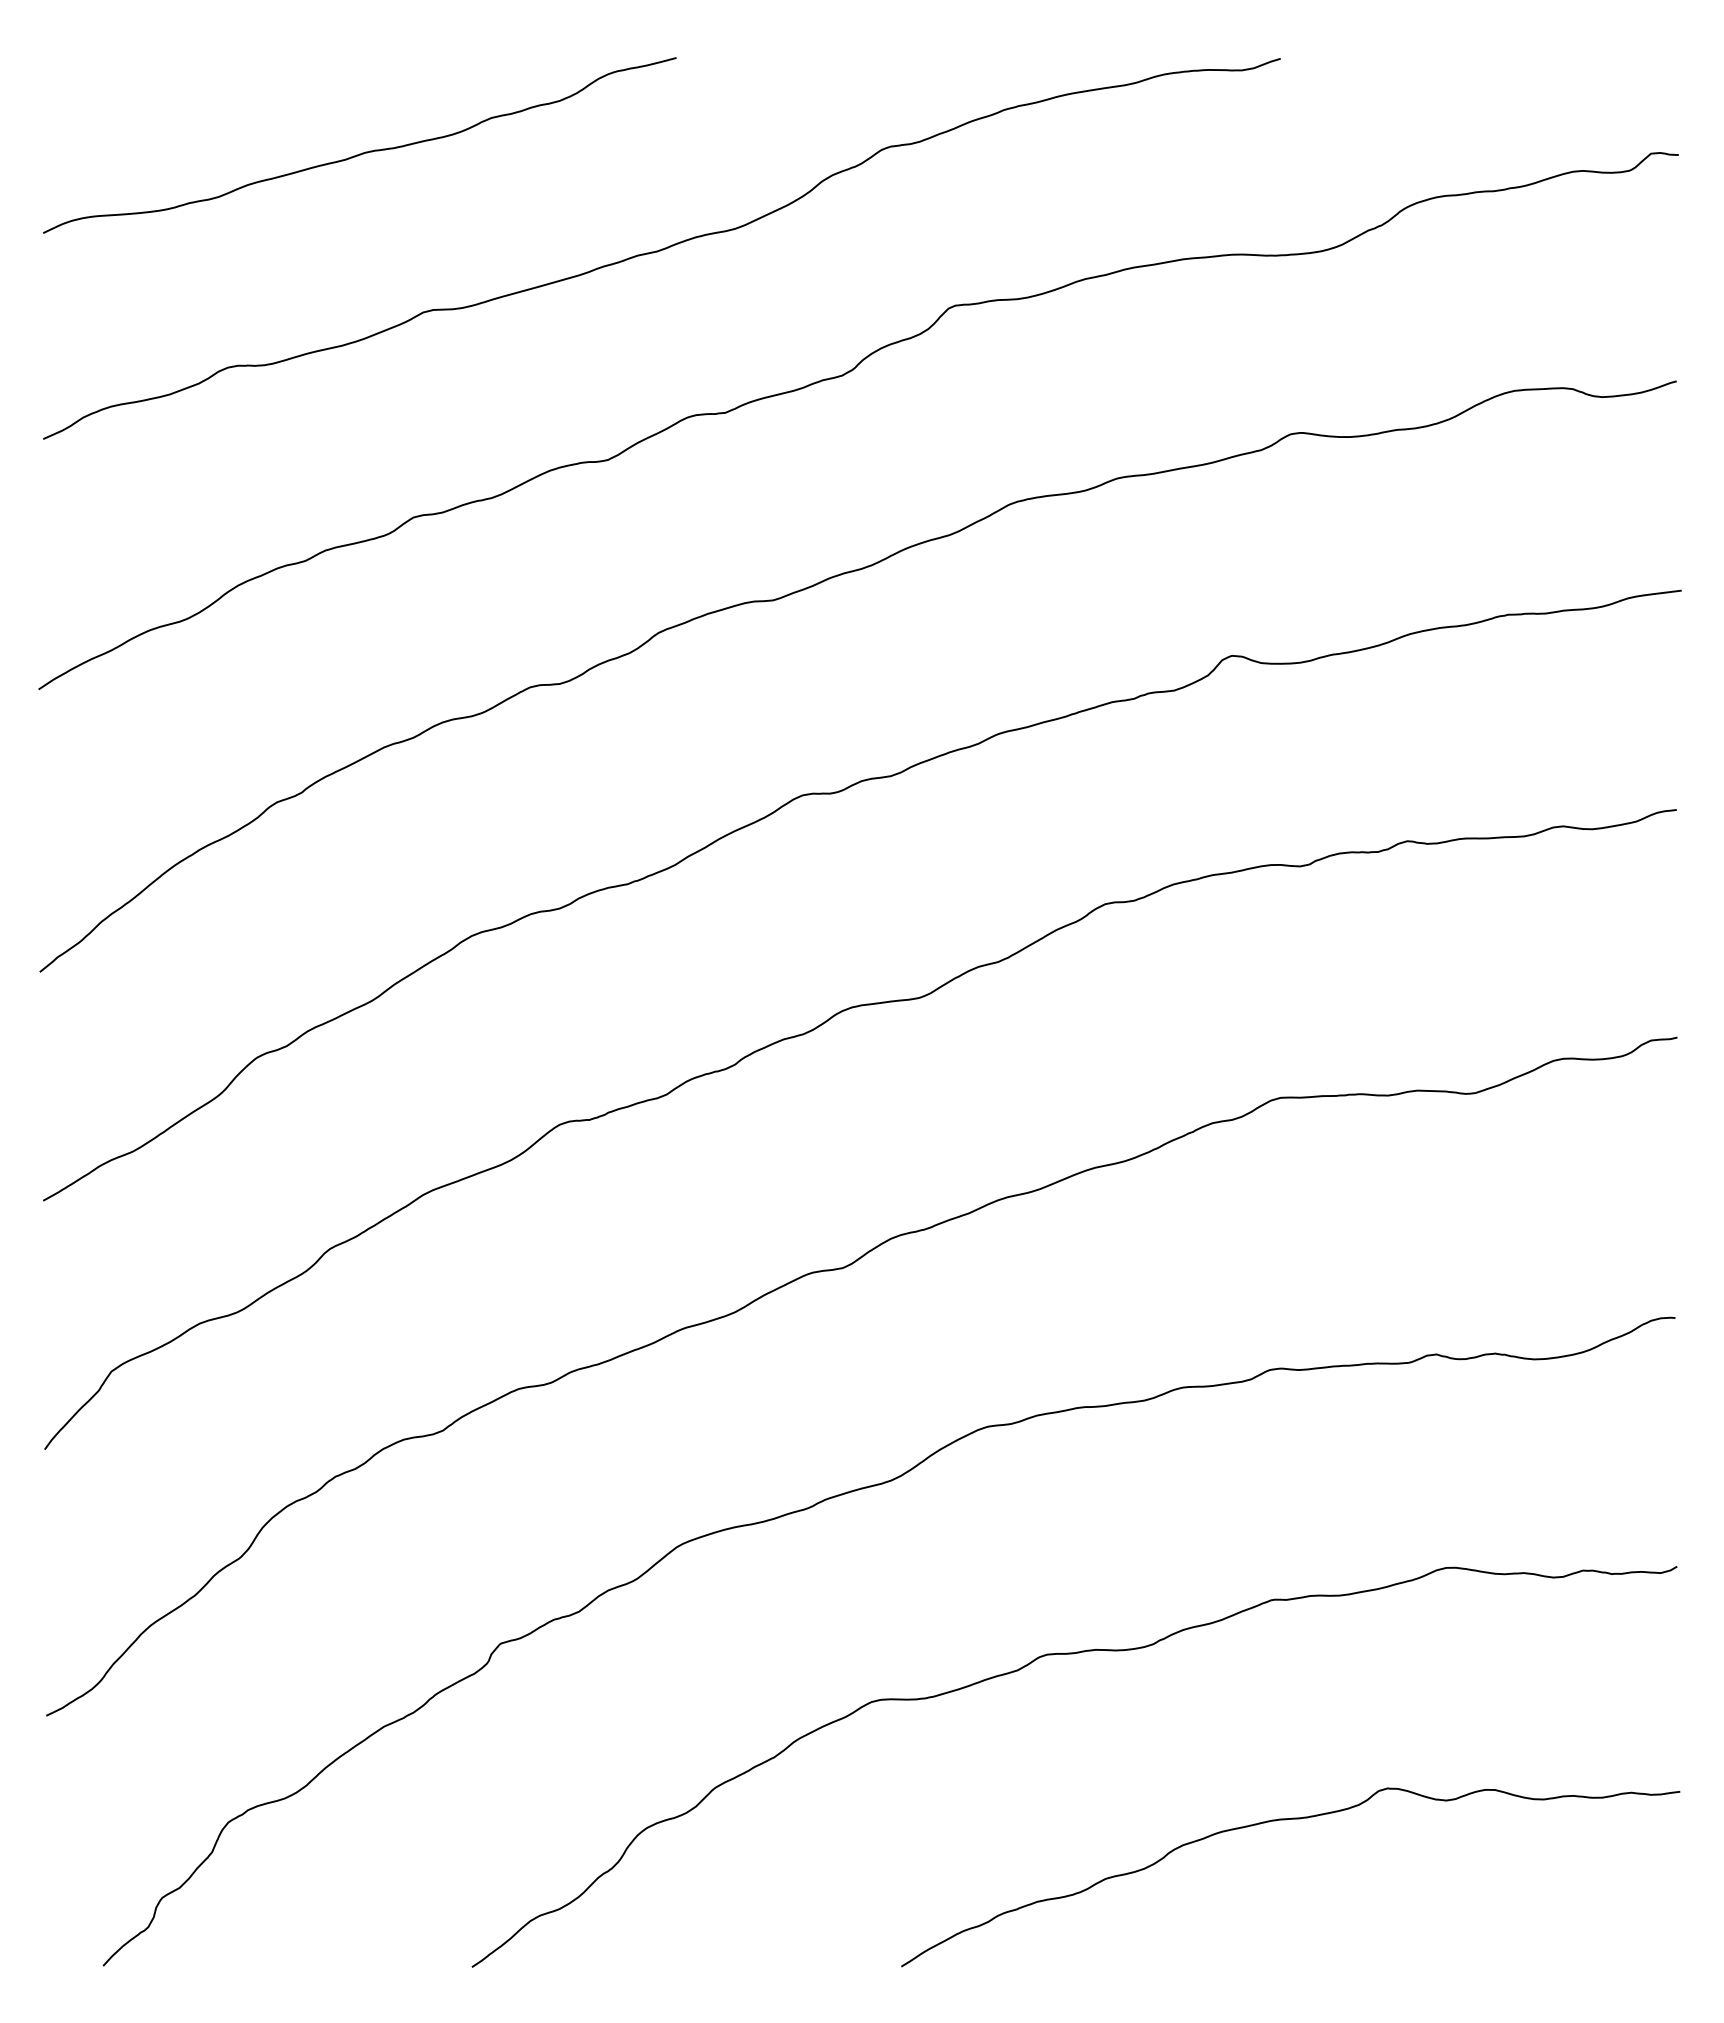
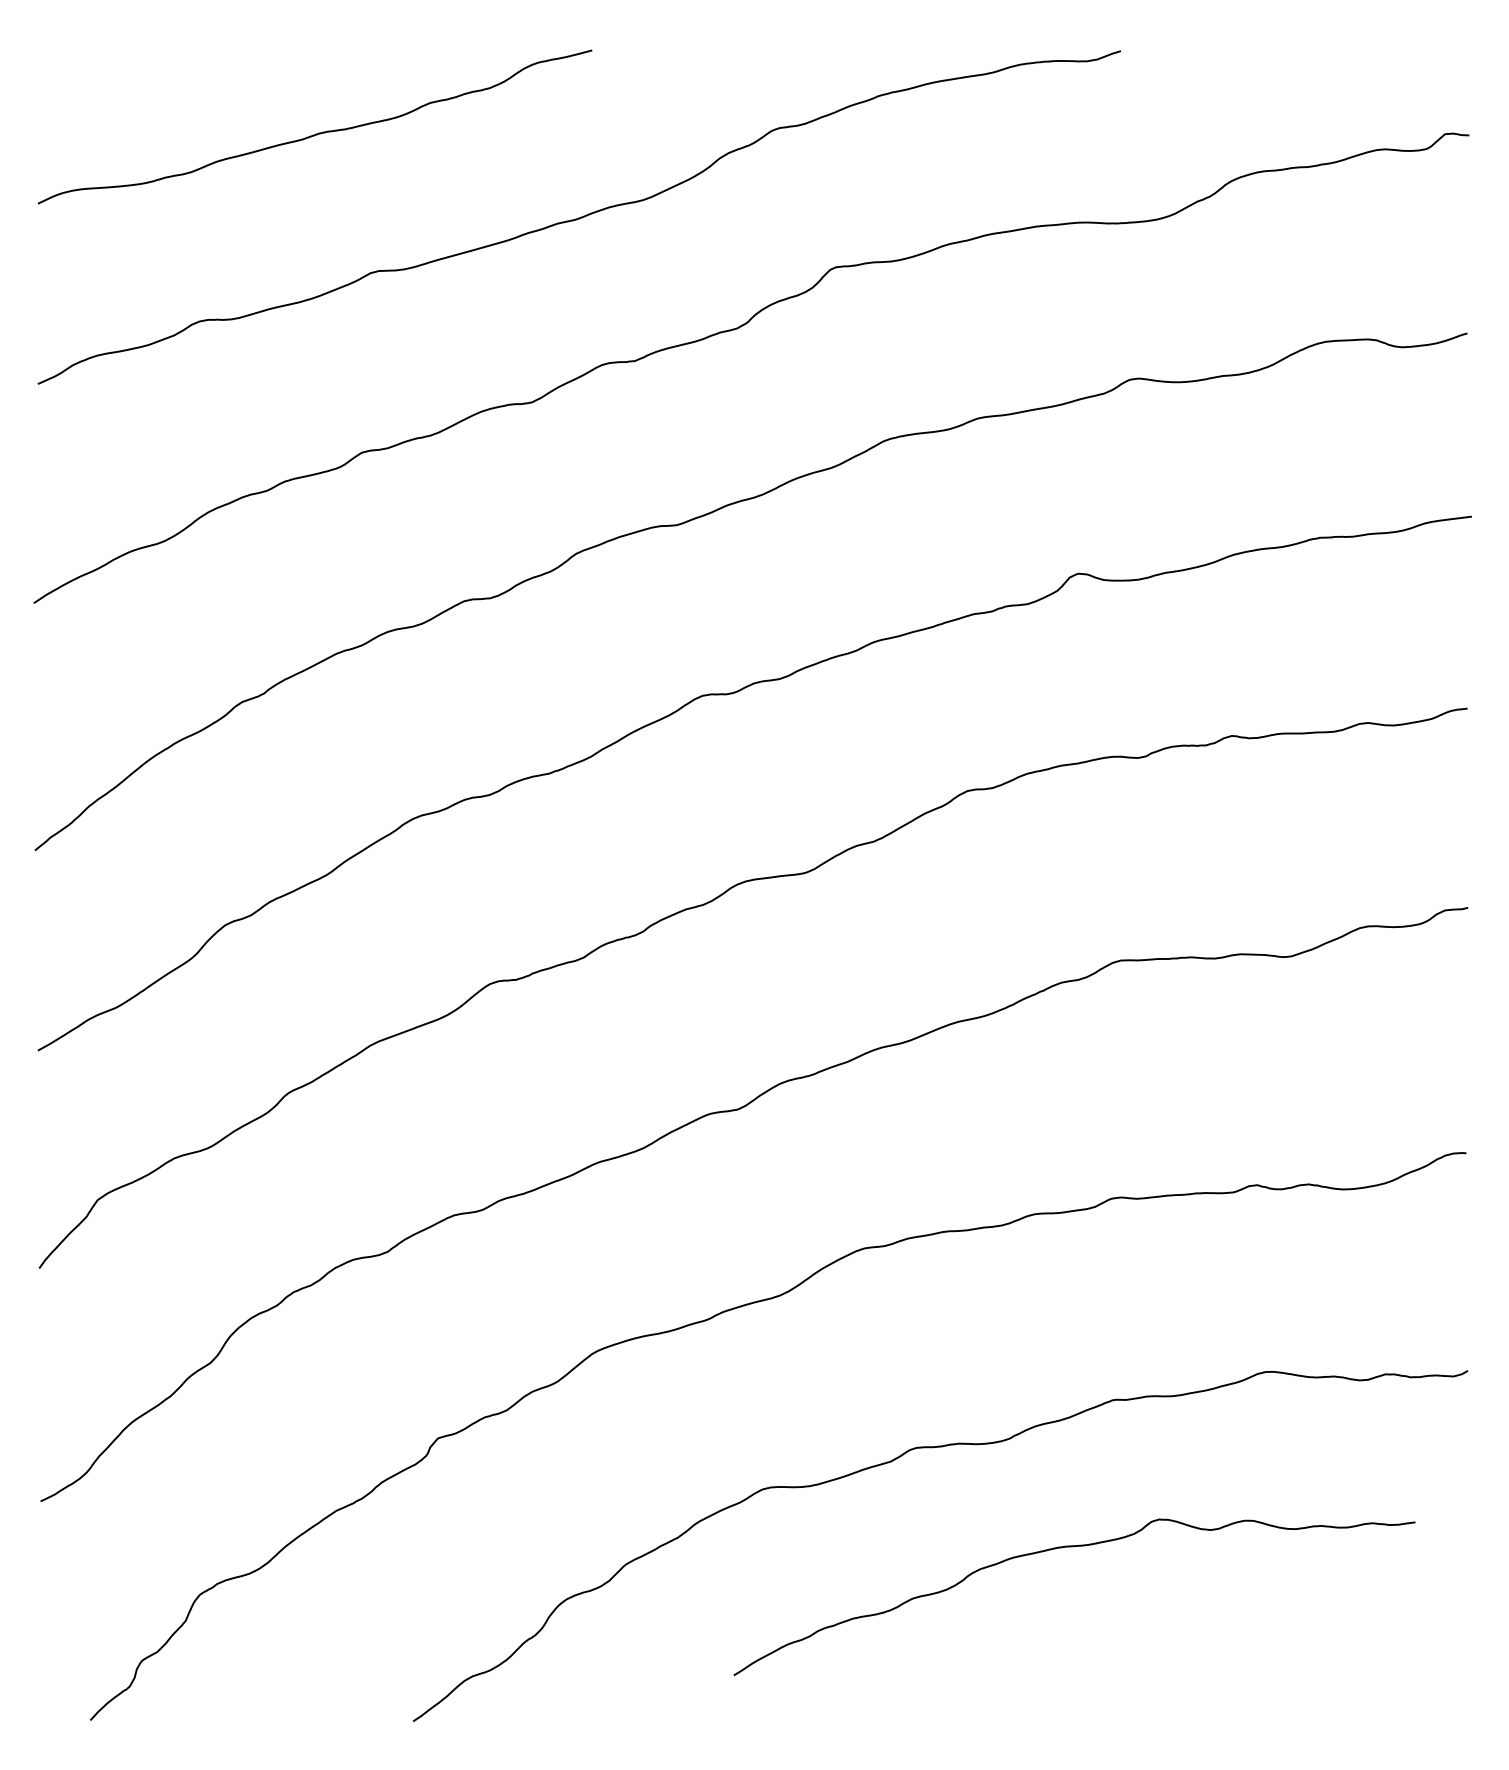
curve: (1286, 1820) -> (1070, 1547), moved

